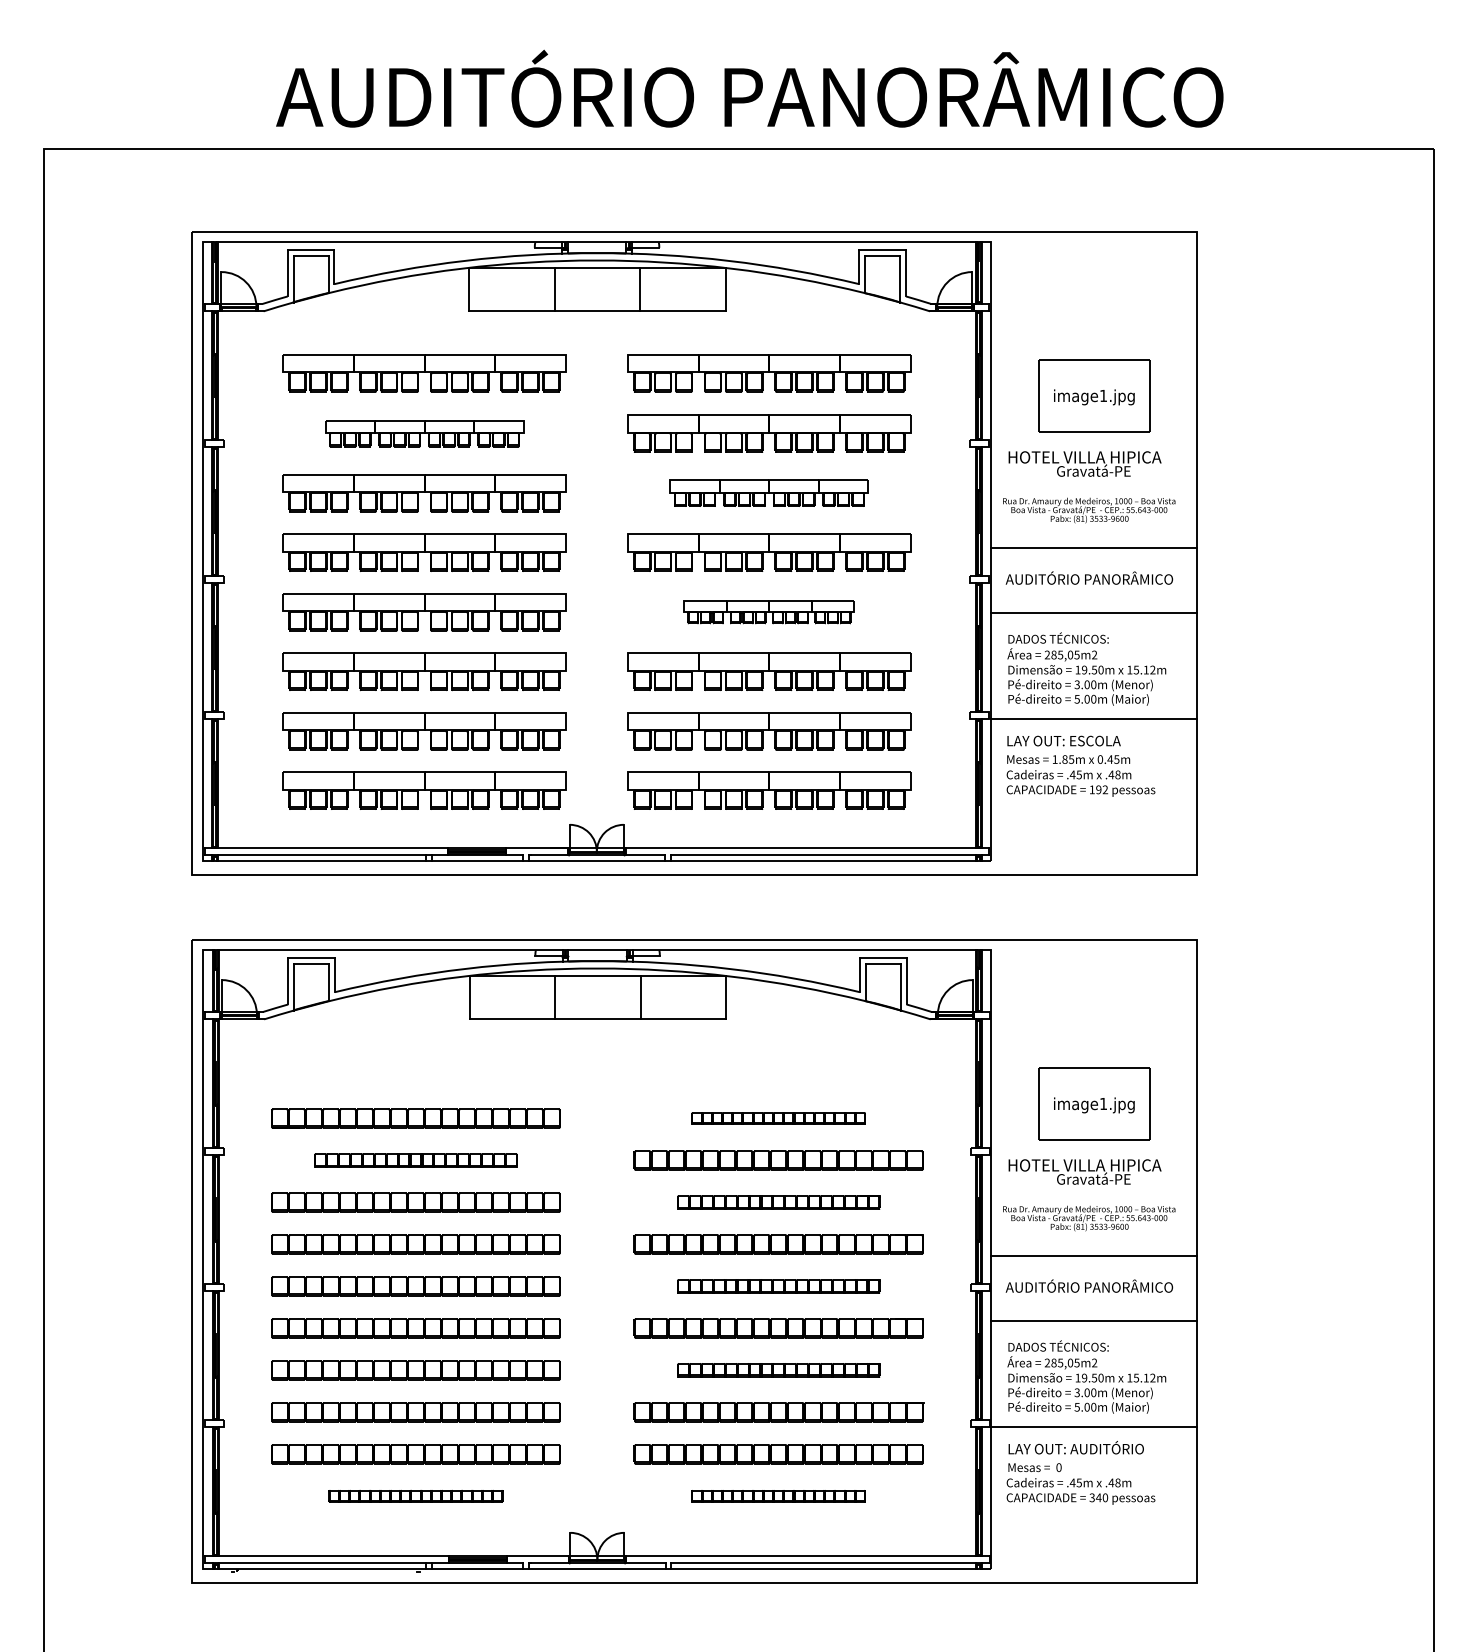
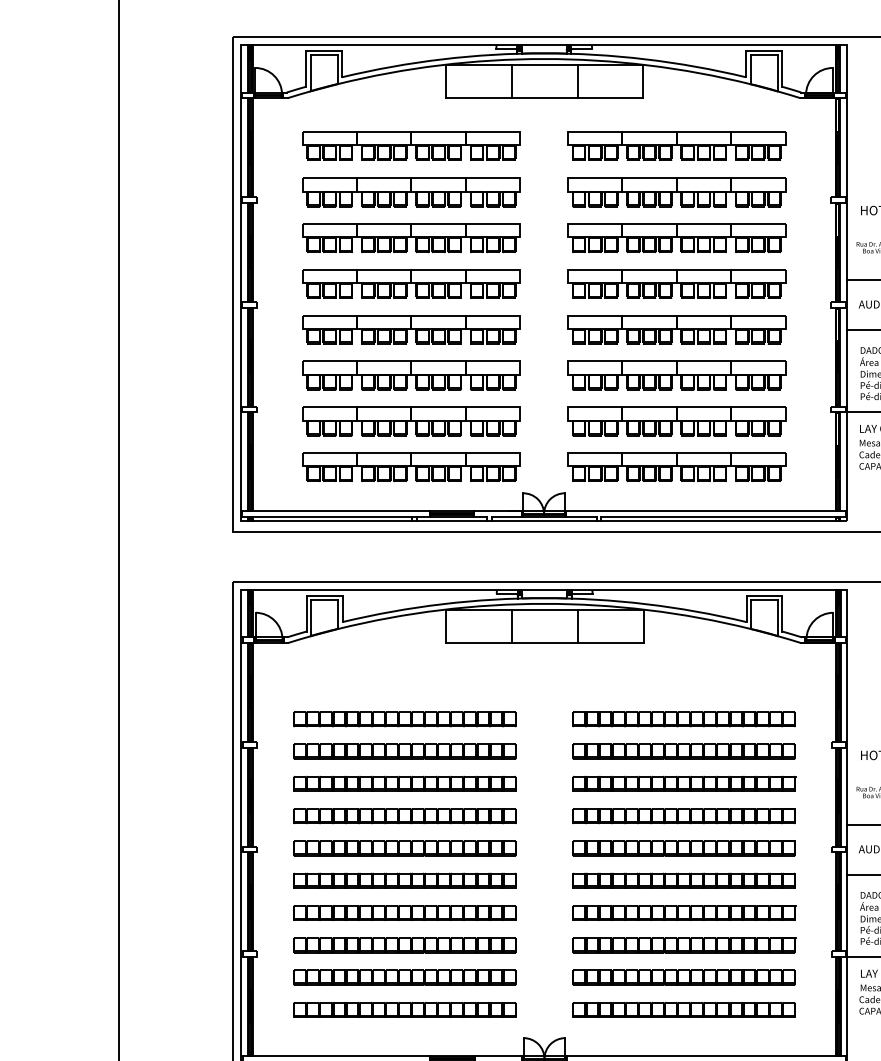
part: (424, 433) -> (411, 192), size x1.43
part: (769, 493) -> (676, 238), size x1.43
part: (769, 612) -> (676, 329), size x1.67
part: (778, 1118) -> (683, 719), size x1.67
part: (415, 1160) -> (404, 751), size x1.43
part: (778, 1202) -> (683, 783), size x1.43
part: (778, 1286) -> (683, 848), size x1.43
part: (778, 1370) -> (683, 913), size x1.43
part: (415, 1496) -> (404, 1010), size x1.67
part: (778, 1496) -> (683, 1010), size x1.67

